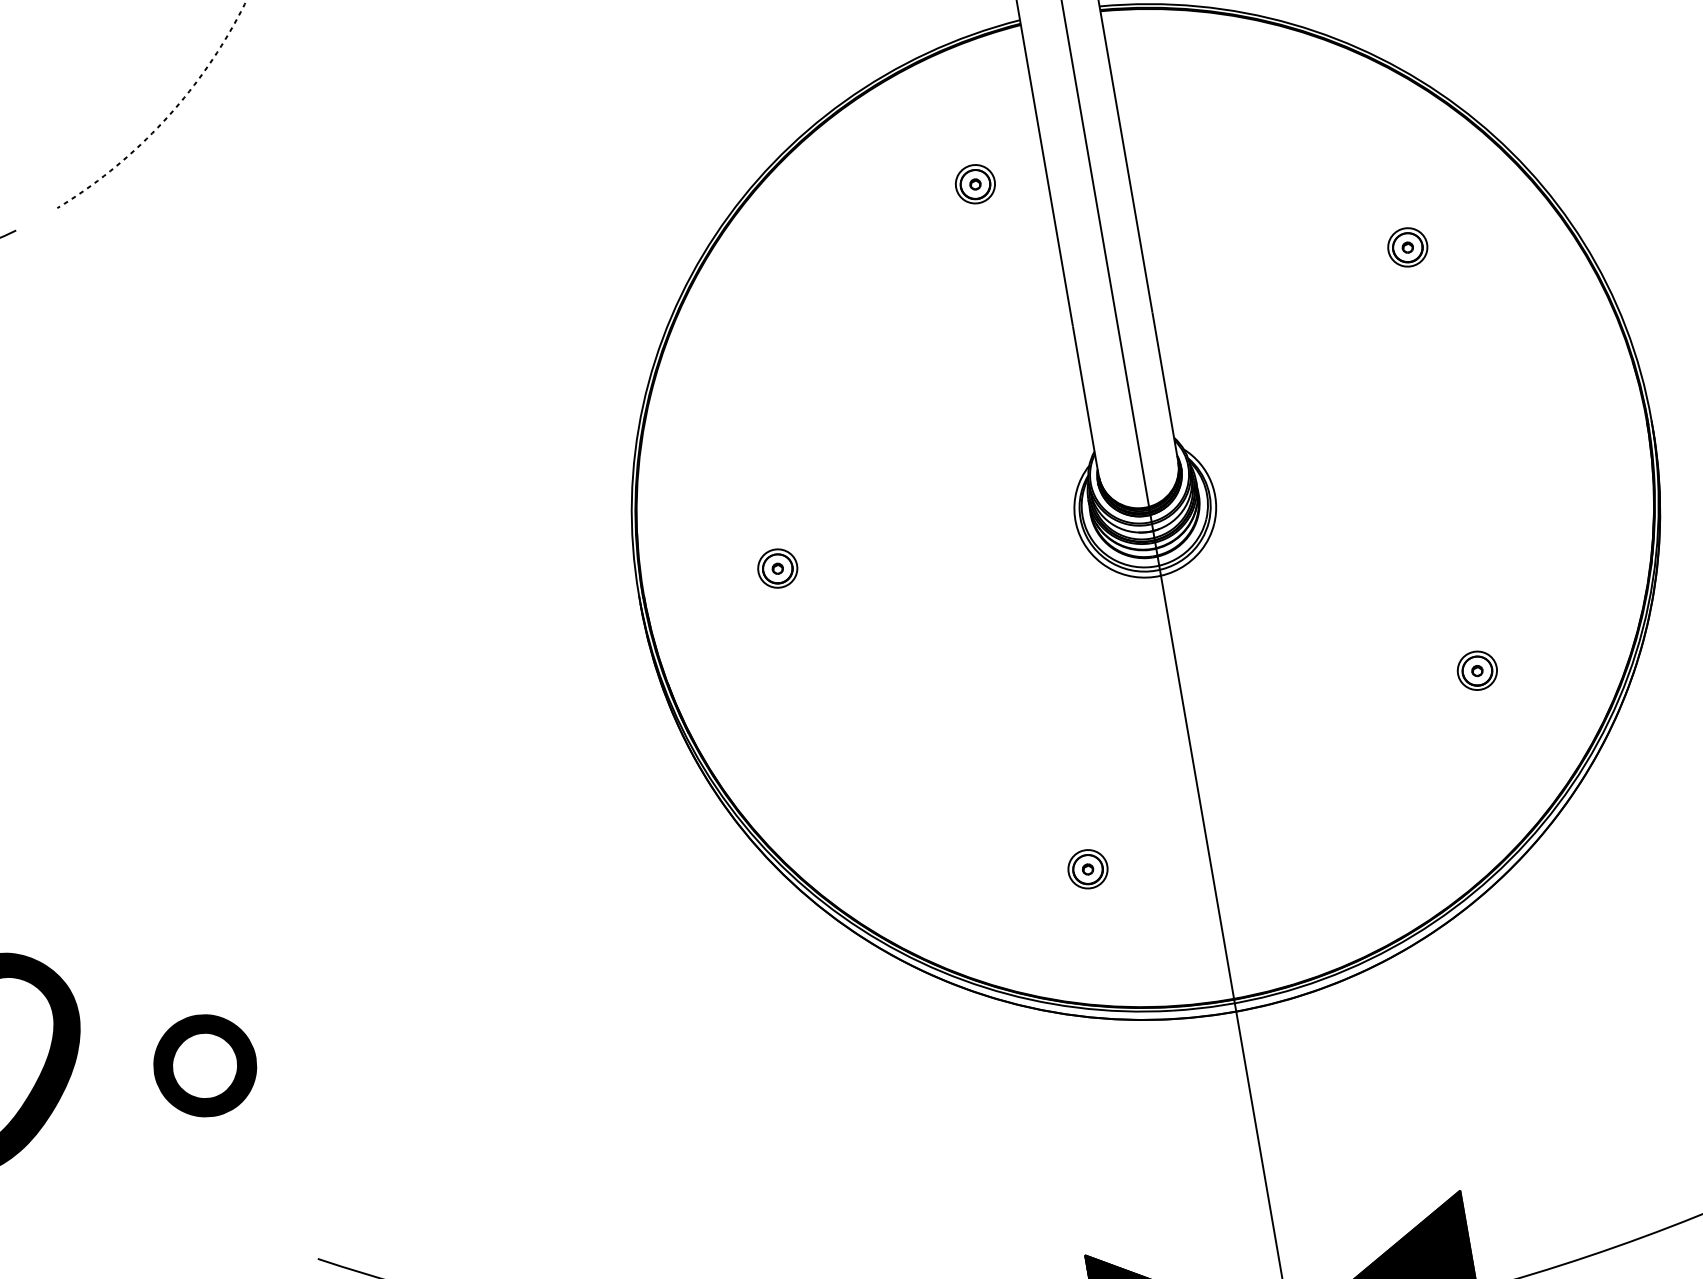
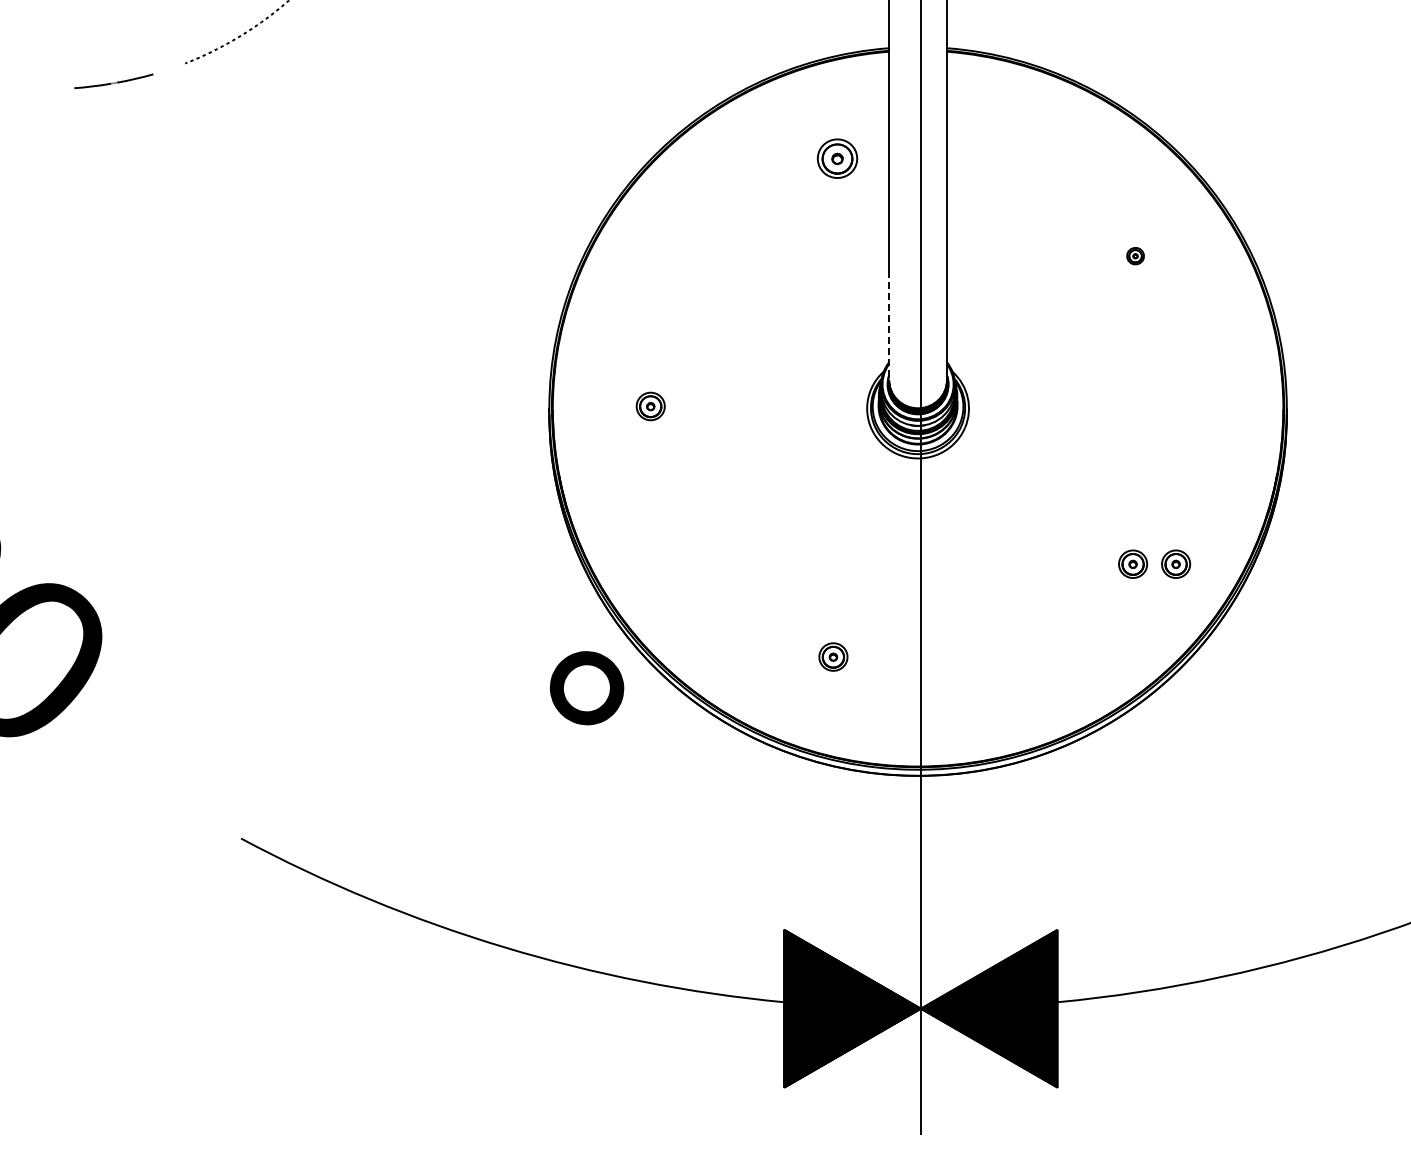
part: (975, 183) -> (837, 158), size x1.4
part: (1407, 246) -> (1135, 255), size x0.6
line: (1086, 402) -> (889, 326), solid -> dashed
part: (1536, 659) -> (1176, 563), added
text: (204, 1066) -> (586, 688), moved

